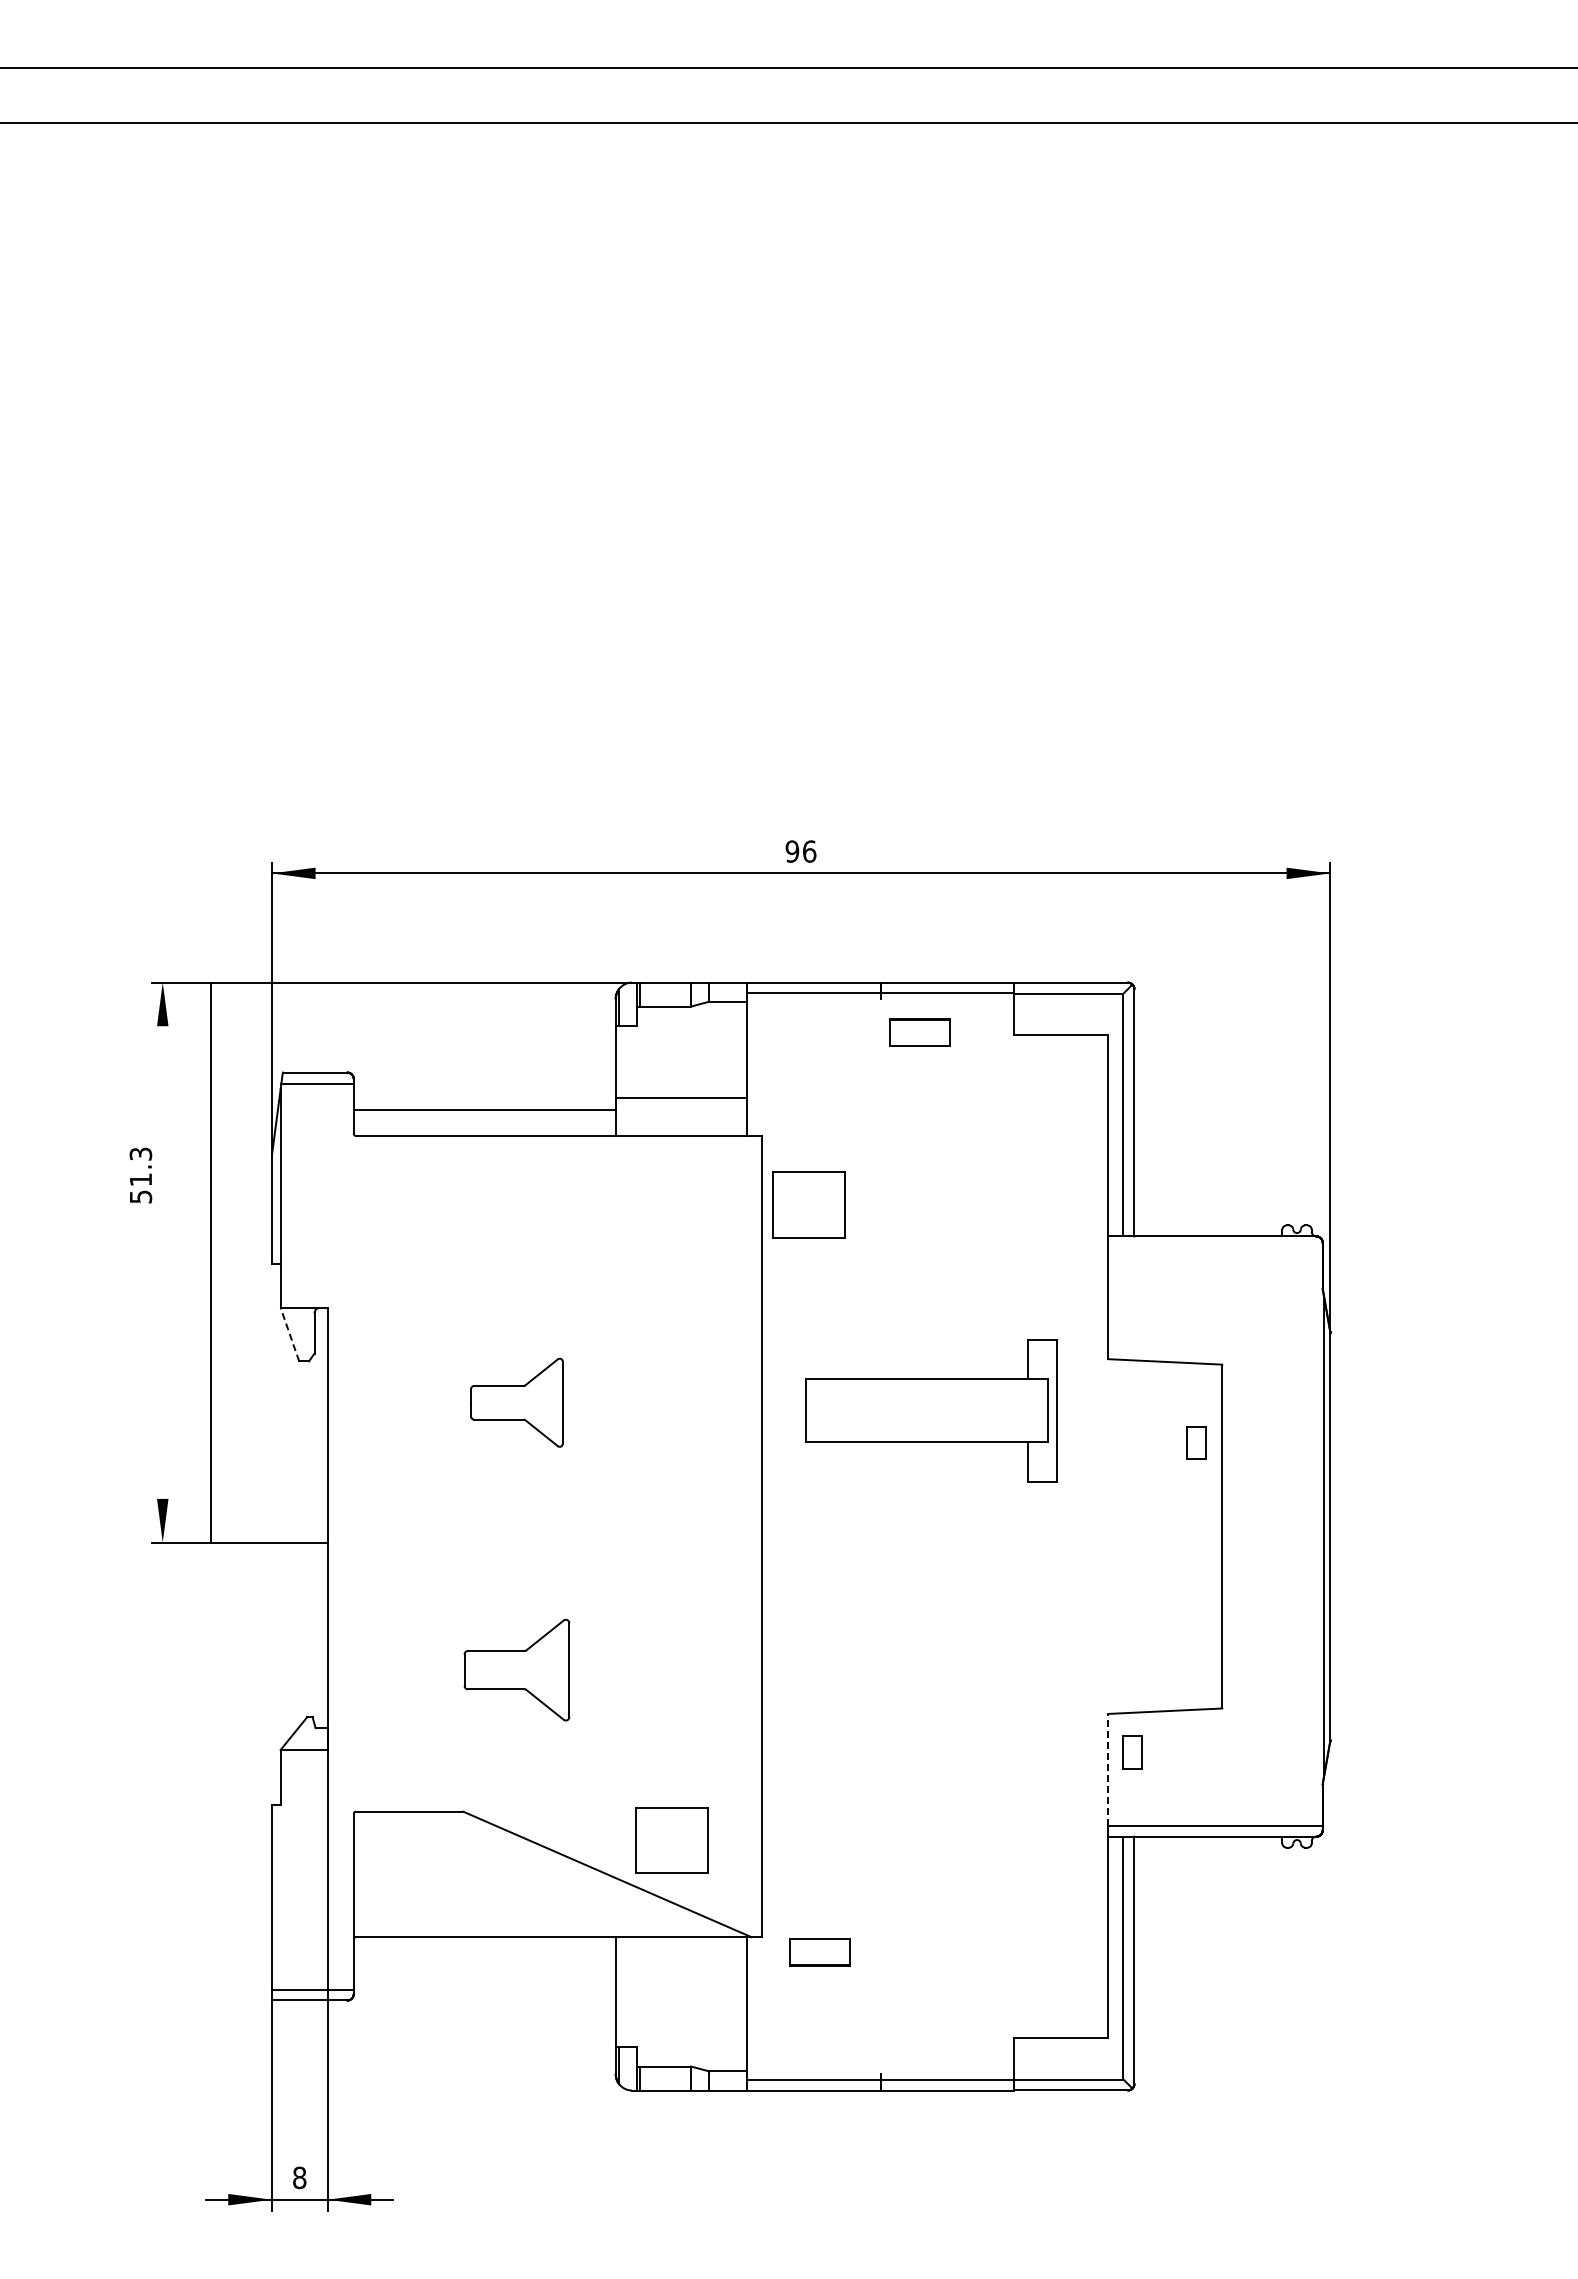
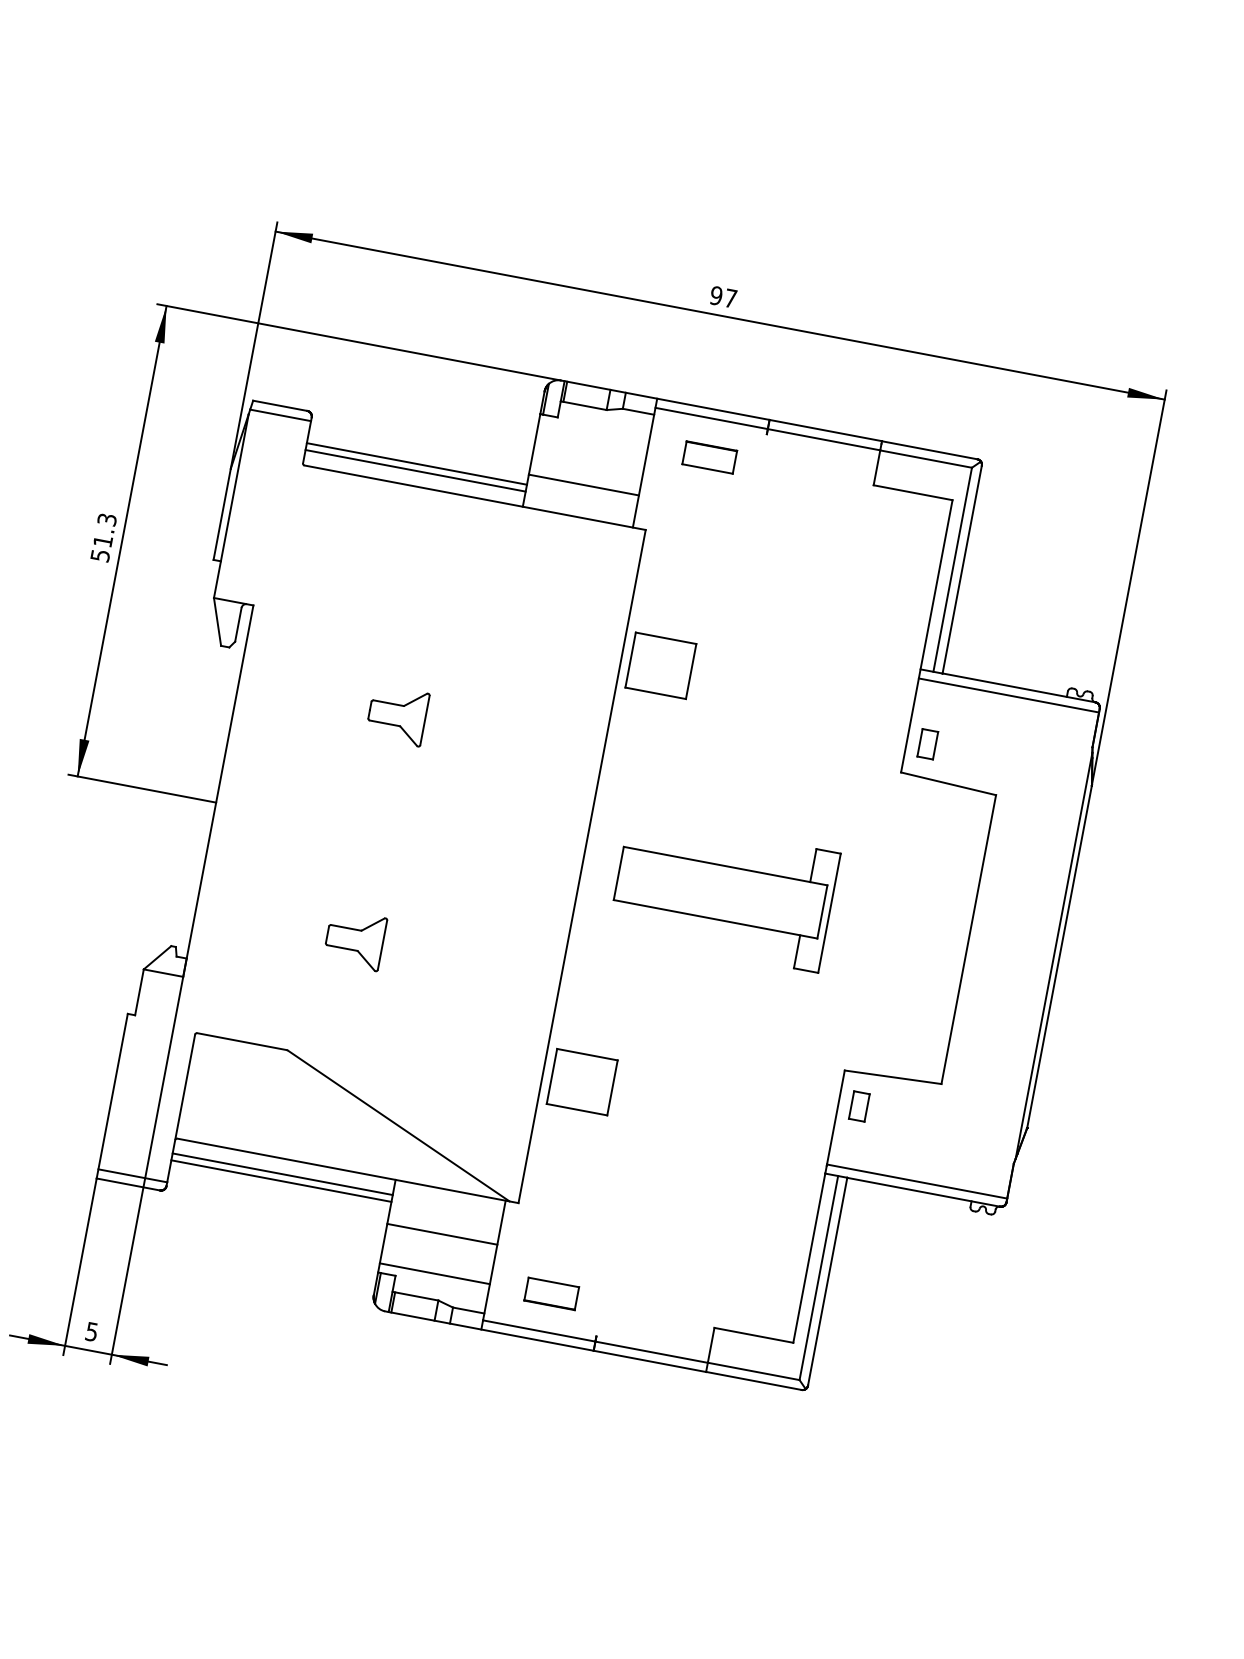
text: (809, 851) -> (730, 298), 96 -> 97
part: (919, 1032) -> (709, 457), moved
line: (484, 1117) -> (415, 470), added
text: (140, 1175) -> (103, 537), moved
part: (808, 1204) -> (660, 665), moved
line: (1215, 1247) -> (1008, 695), added
line: (210, 1262) -> (121, 541), moved
line: (289, 1334) -> (217, 621), dashed -> solid
part: (516, 1402) -> (397, 714), size x0.71
part: (931, 1410) -> (724, 893), moved
part: (1196, 1442) -> (927, 743), moved
part: (516, 1670) -> (354, 940), size x0.62
line: (1108, 1769) -> (836, 1117), dashed -> solid
part: (671, 1840) -> (581, 1082), moved
part: (819, 1952) -> (551, 1293), moved
line: (484, 1955) -> (282, 1174), added
line: (484, 1963) -> (281, 1181), added
line: (680, 1989) -> (441, 1234), added
line: (680, 2036) -> (434, 1273), added
text: (299, 2177) -> (91, 1331), 8 -> 5

